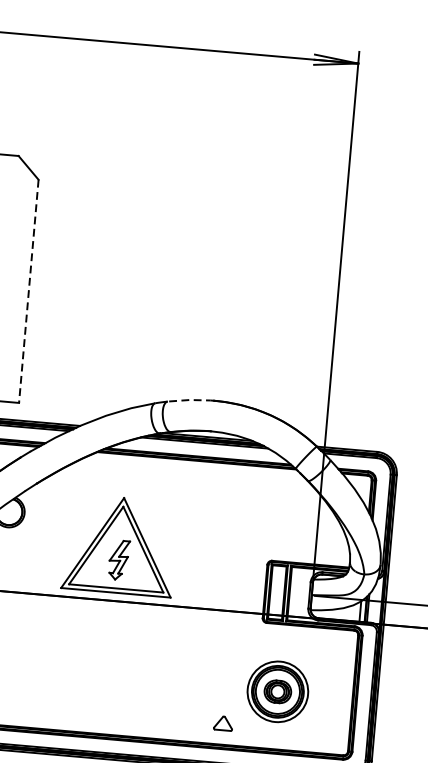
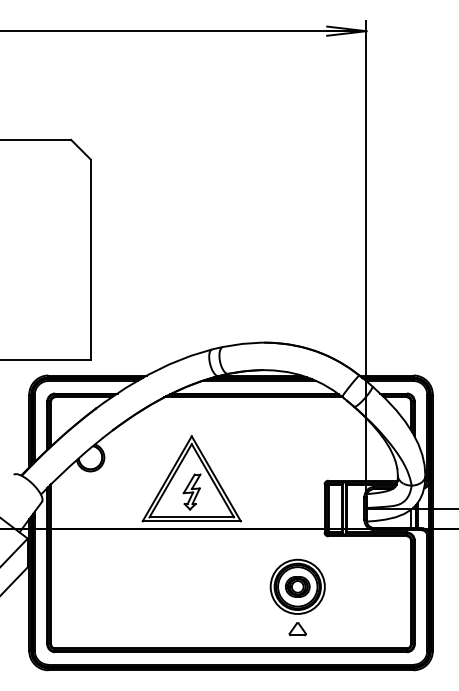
line: (28, 292) -> (90, 260), dashed -> solid
line: (190, 399) -> (243, 343), dashed -> solid
part: (277, 691) -> (297, 586), moved

